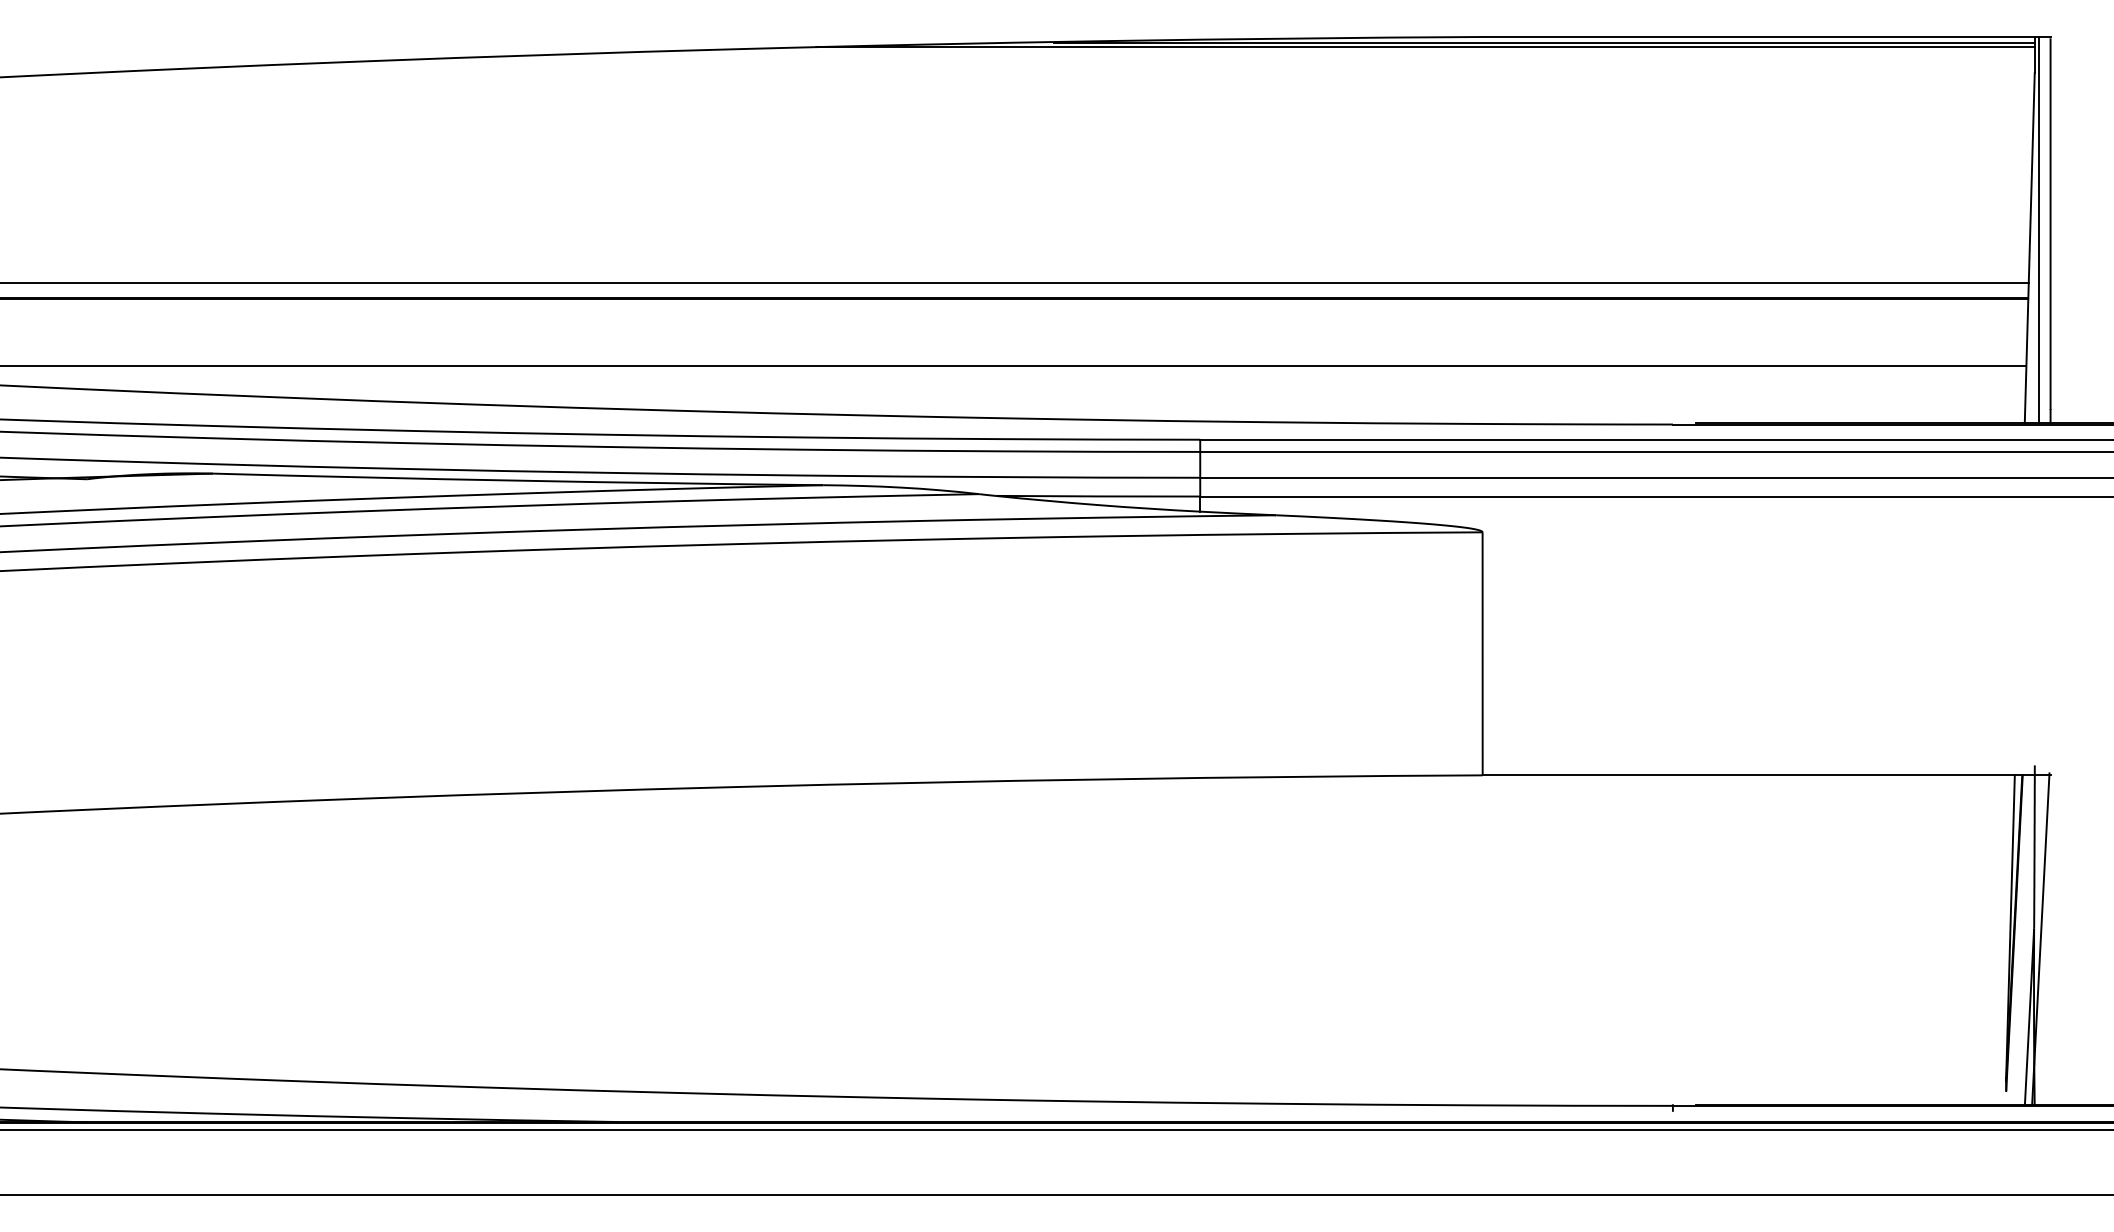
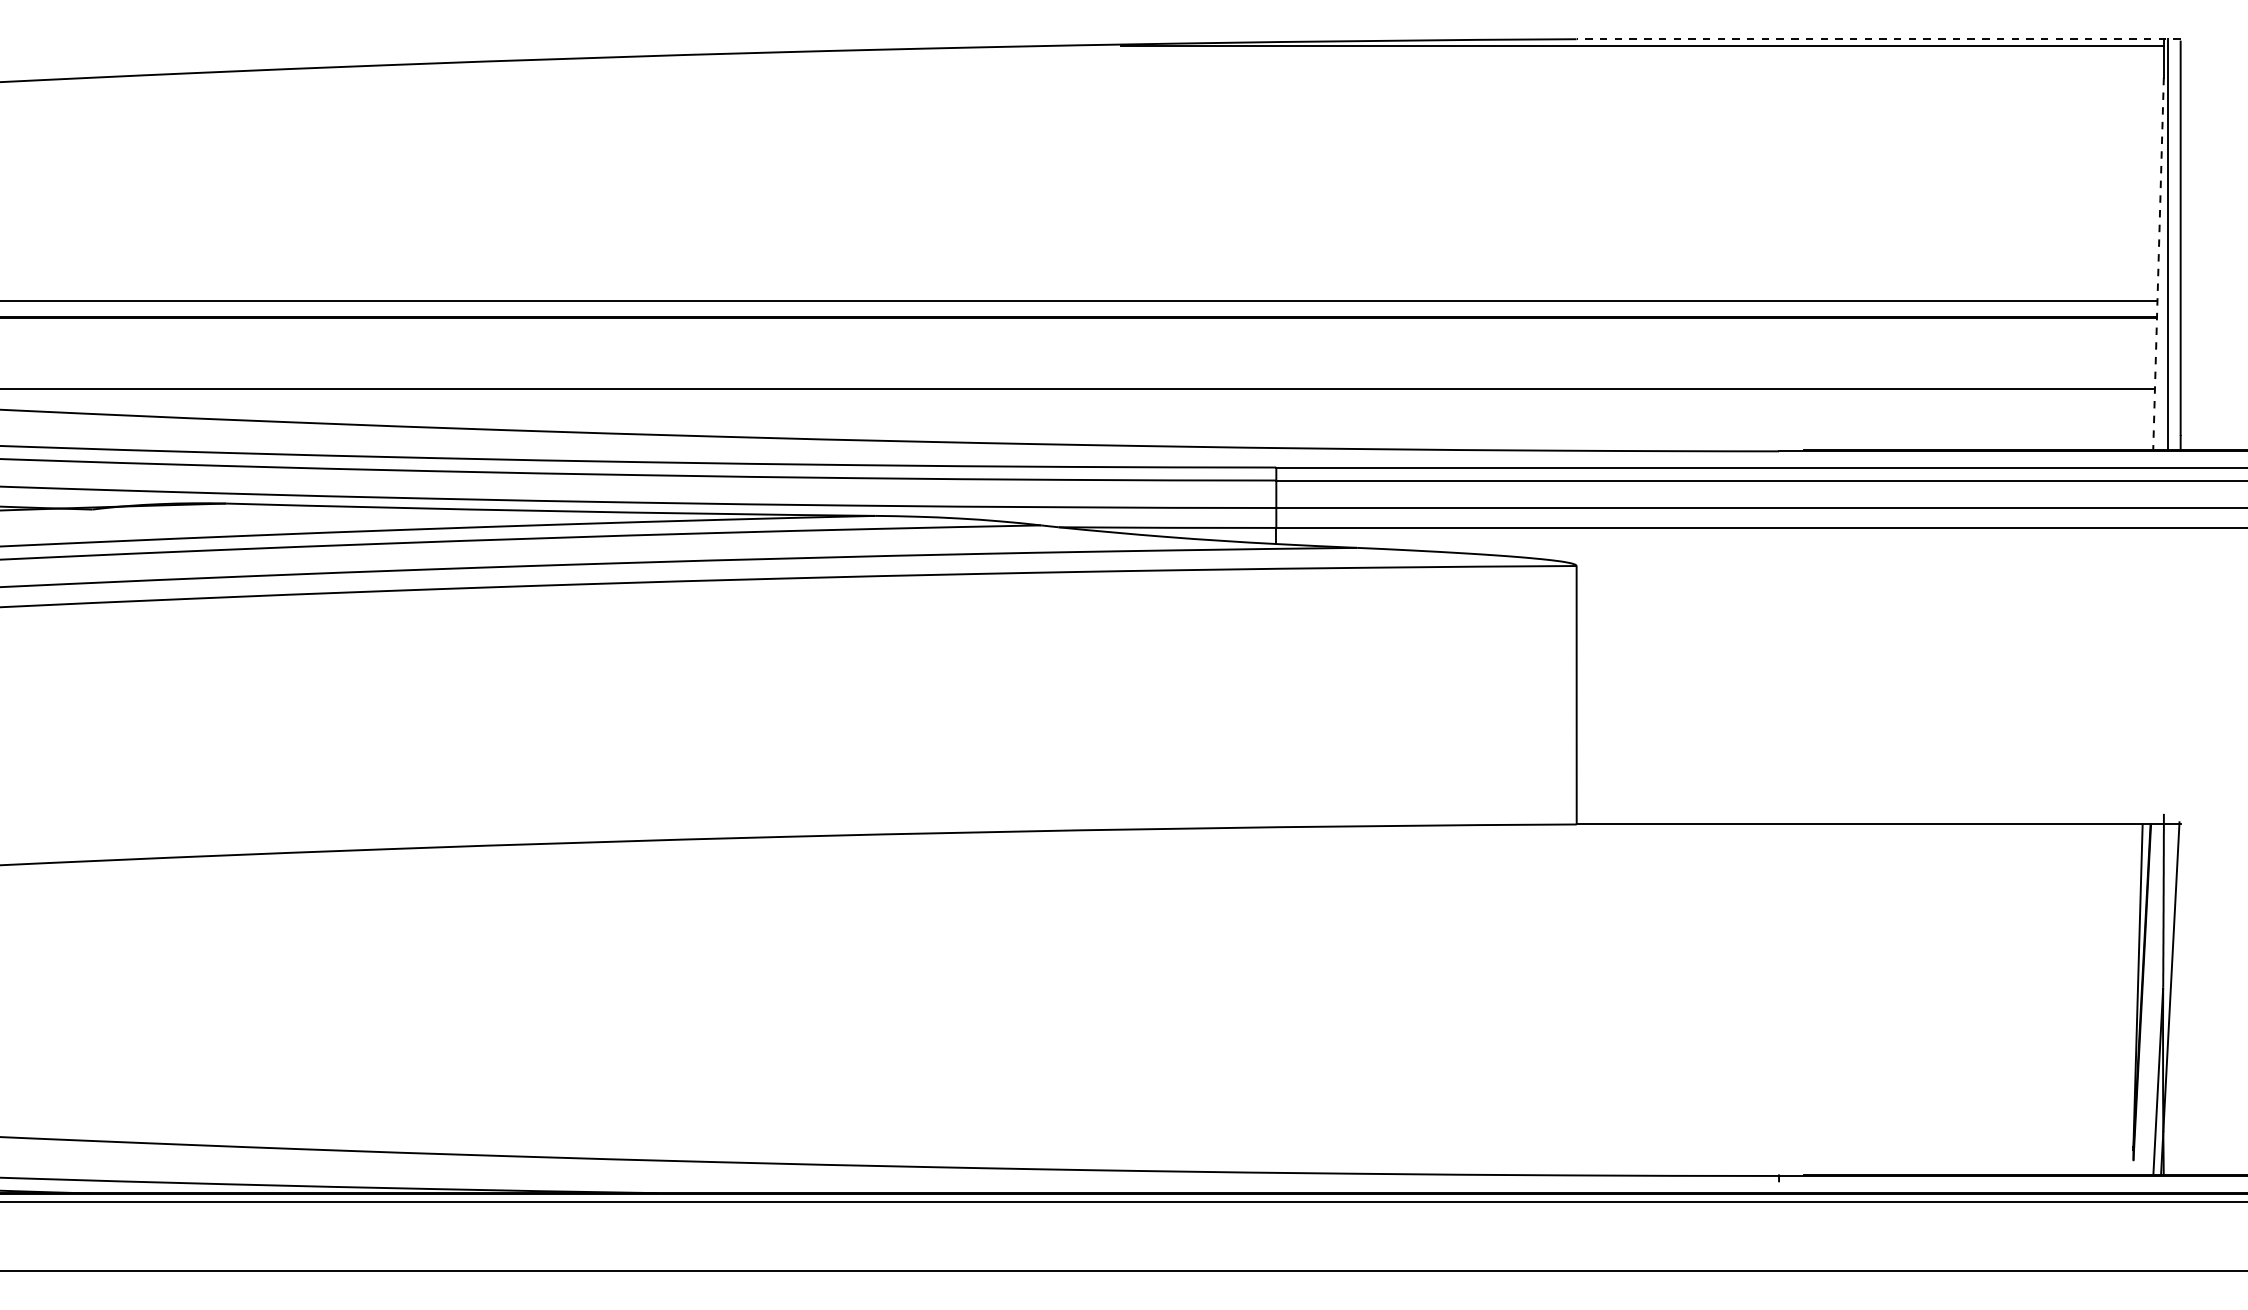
line: (1766, 37) -> (1878, 39), solid -> dashed
line: (1424, 47) -> (1514, 50), removed
line: (2029, 248) -> (2158, 264), solid -> dashed

